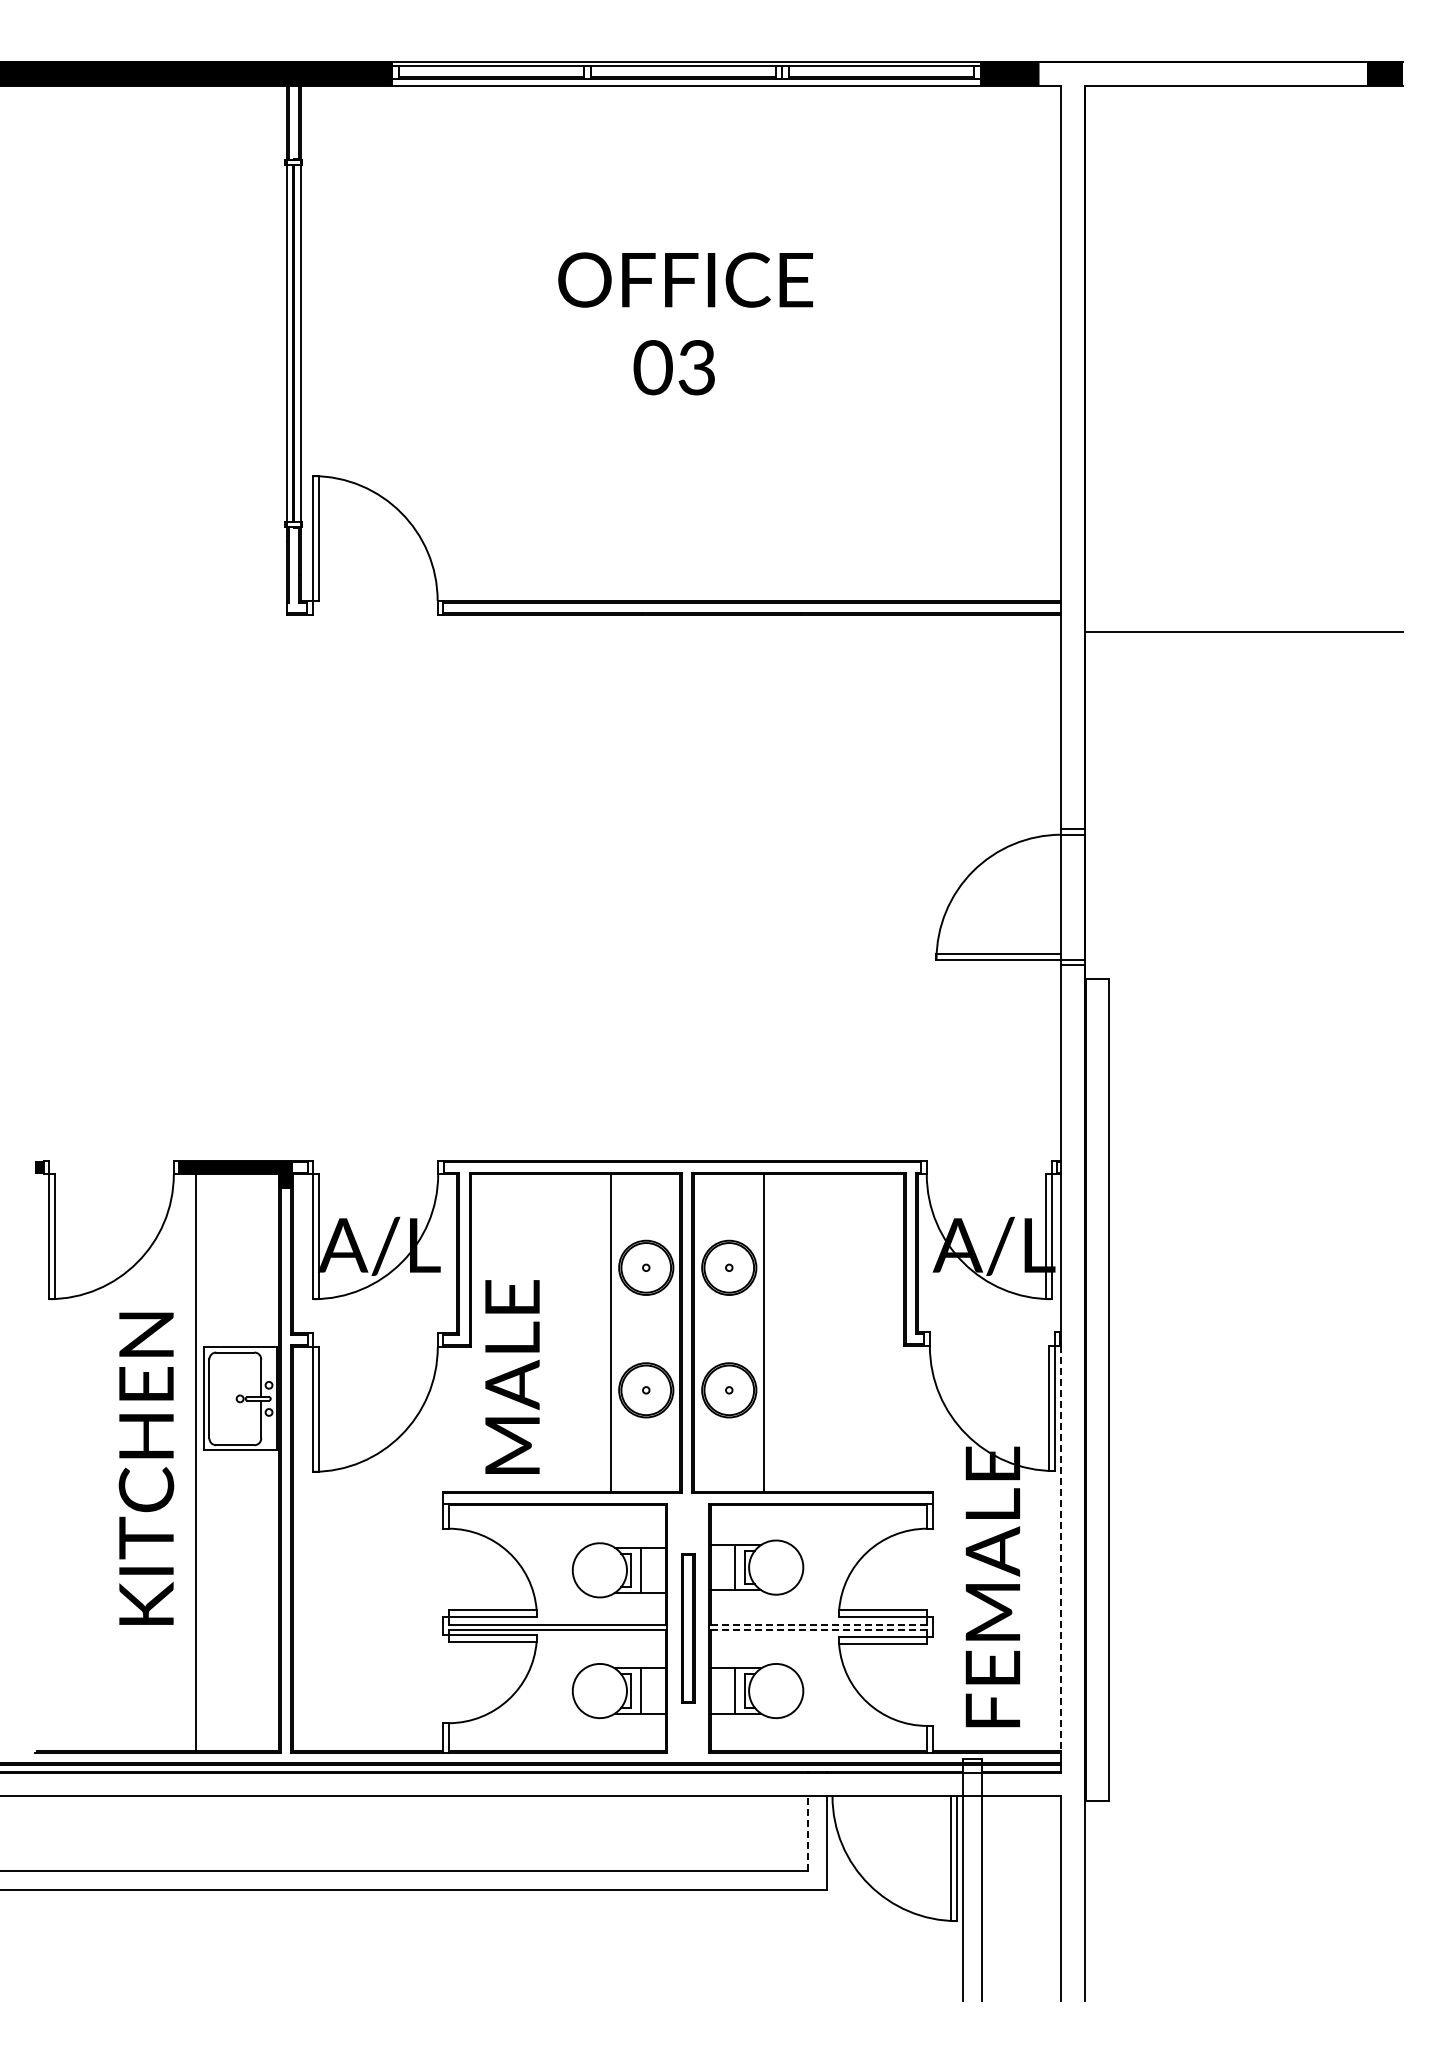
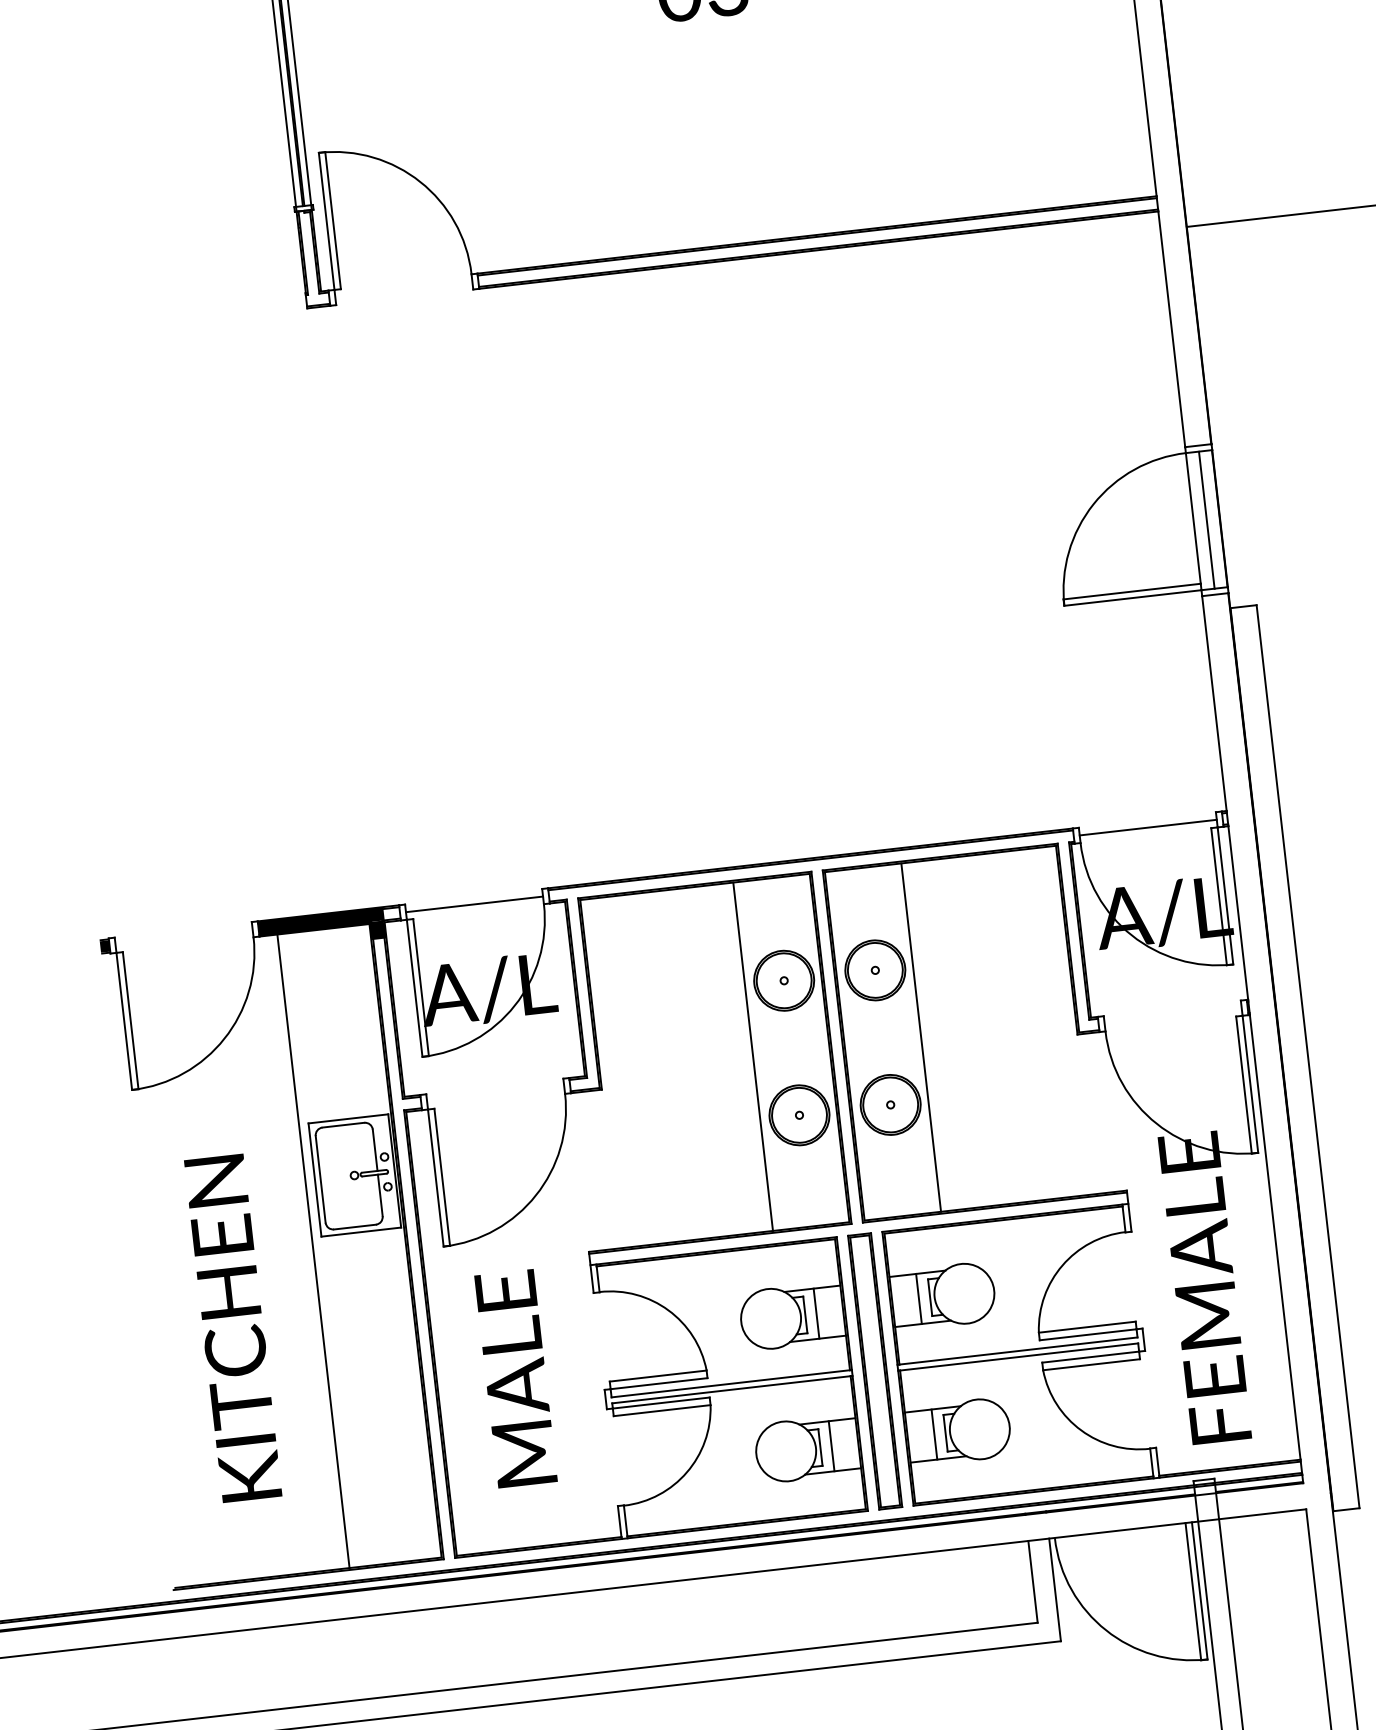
line: (1073, 896) -> (1206, 519), added
line: (375, 1167) -> (474, 904), added
line: (988, 1167) -> (1147, 827), added
text: (512, 1376) -> (515, 1378), moved
text: (146, 1468) -> (233, 1328), moved
line: (1061, 1549) -> (1275, 1238), dashed -> solid
line: (818, 1624) -> (1017, 1350), dashed -> solid
part: (688, 1628) -> (875, 1371), size x1.67
line: (819, 1630) -> (1019, 1357), dashed -> solid
line: (808, 1833) -> (1033, 1581), dashed -> solid

